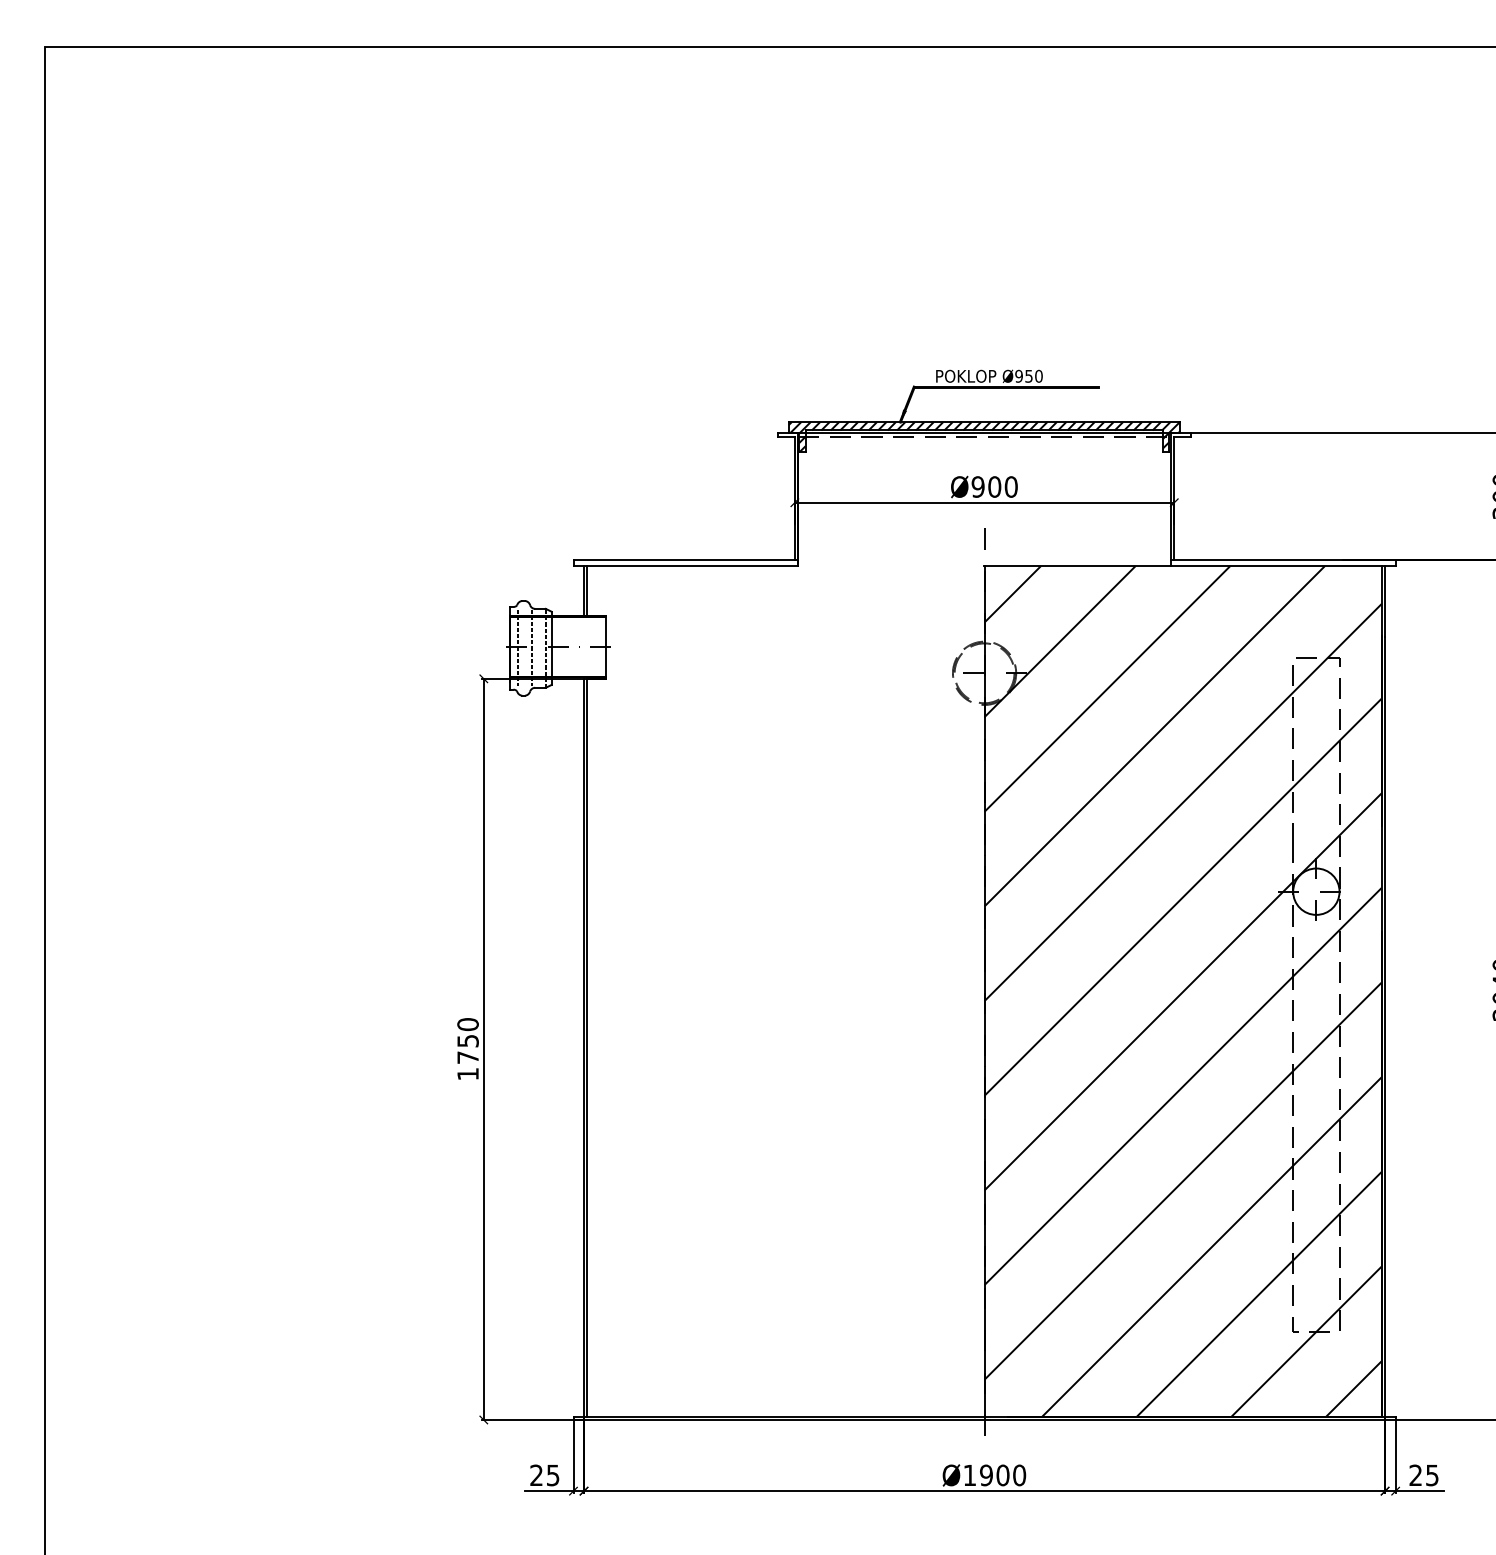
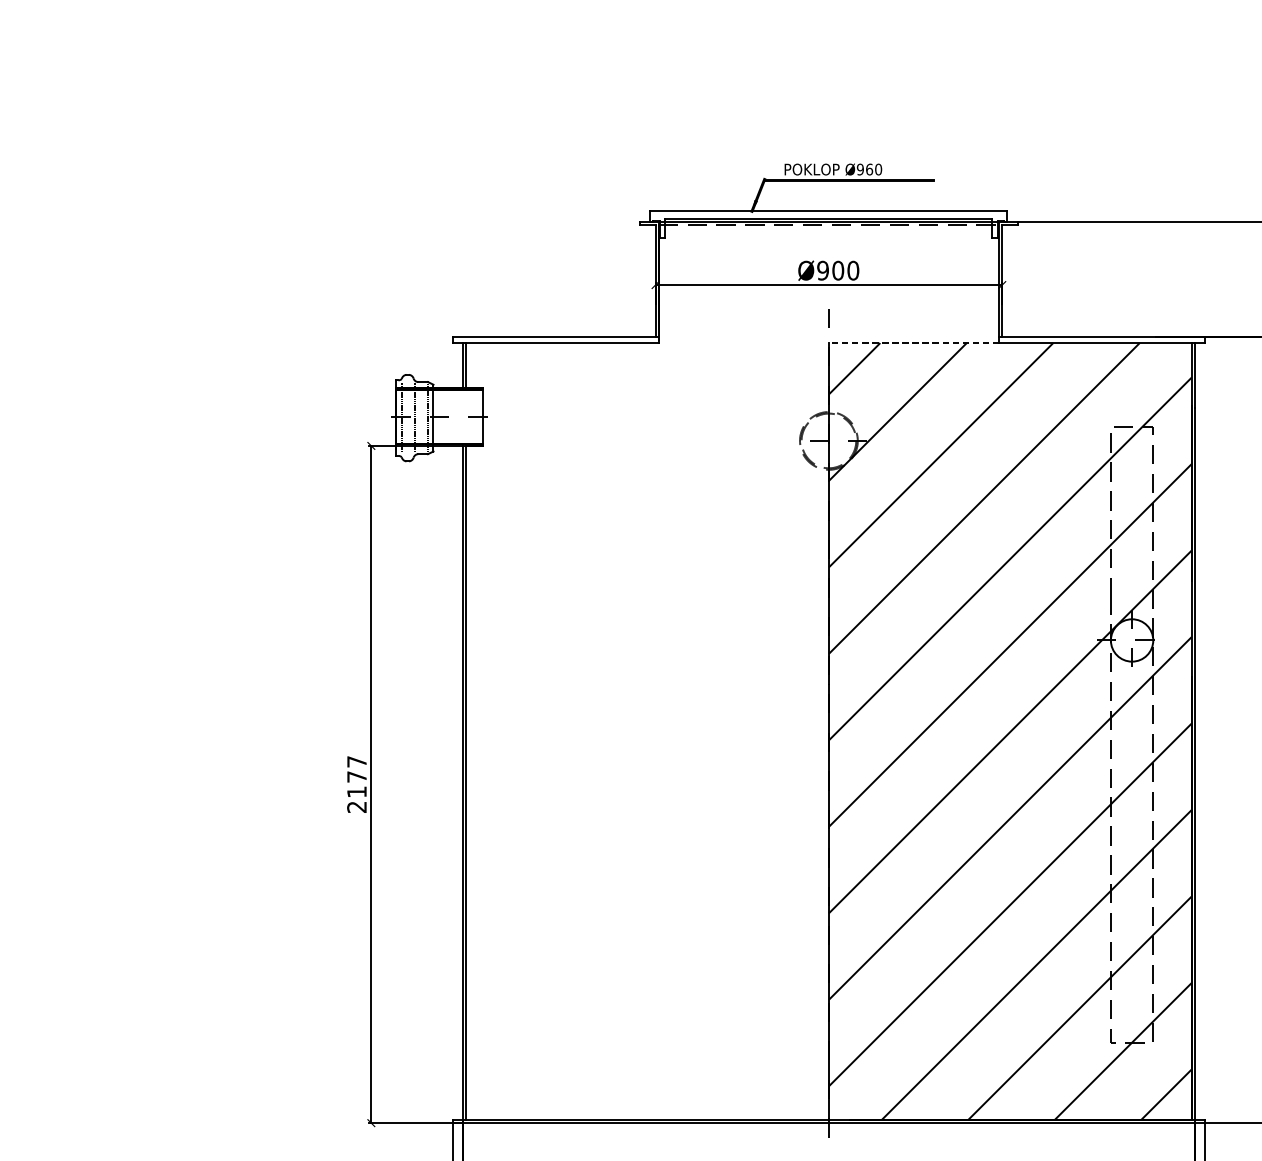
text: (1028, 375) -> (869, 168), Ø950 -> Ø960
hatch: (983, 436) -> (827, 224), removed
line: (1076, 566) -> (912, 343), solid -> dashed
text: (467, 1049) -> (356, 784), 1750 -> 2177

